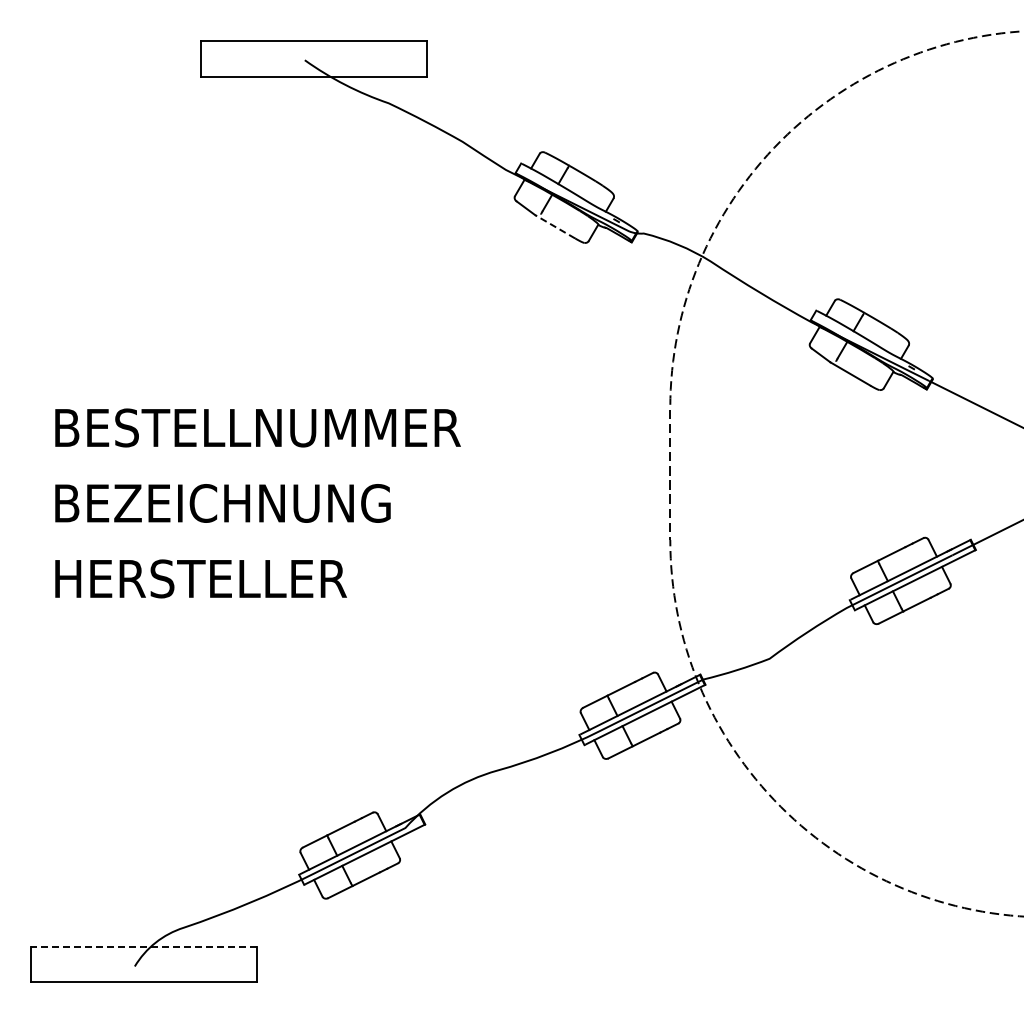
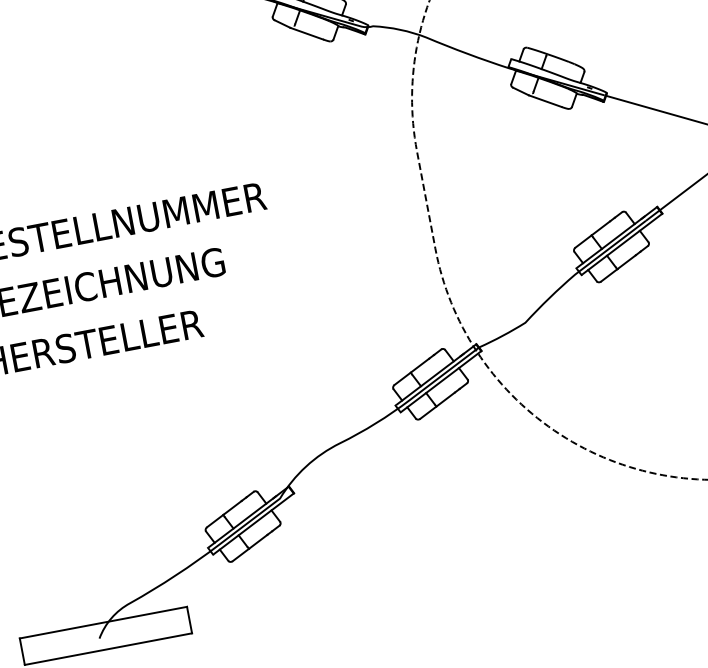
line: (554, 226) -> (306, 33), dashed -> solid
line: (143, 946) -> (103, 622), dashed -> solid

